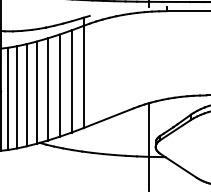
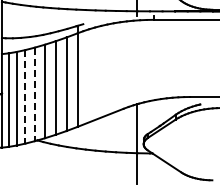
line: (36, 92) -> (34, 94), solid -> dashed
line: (26, 94) -> (25, 96), solid -> dashed

